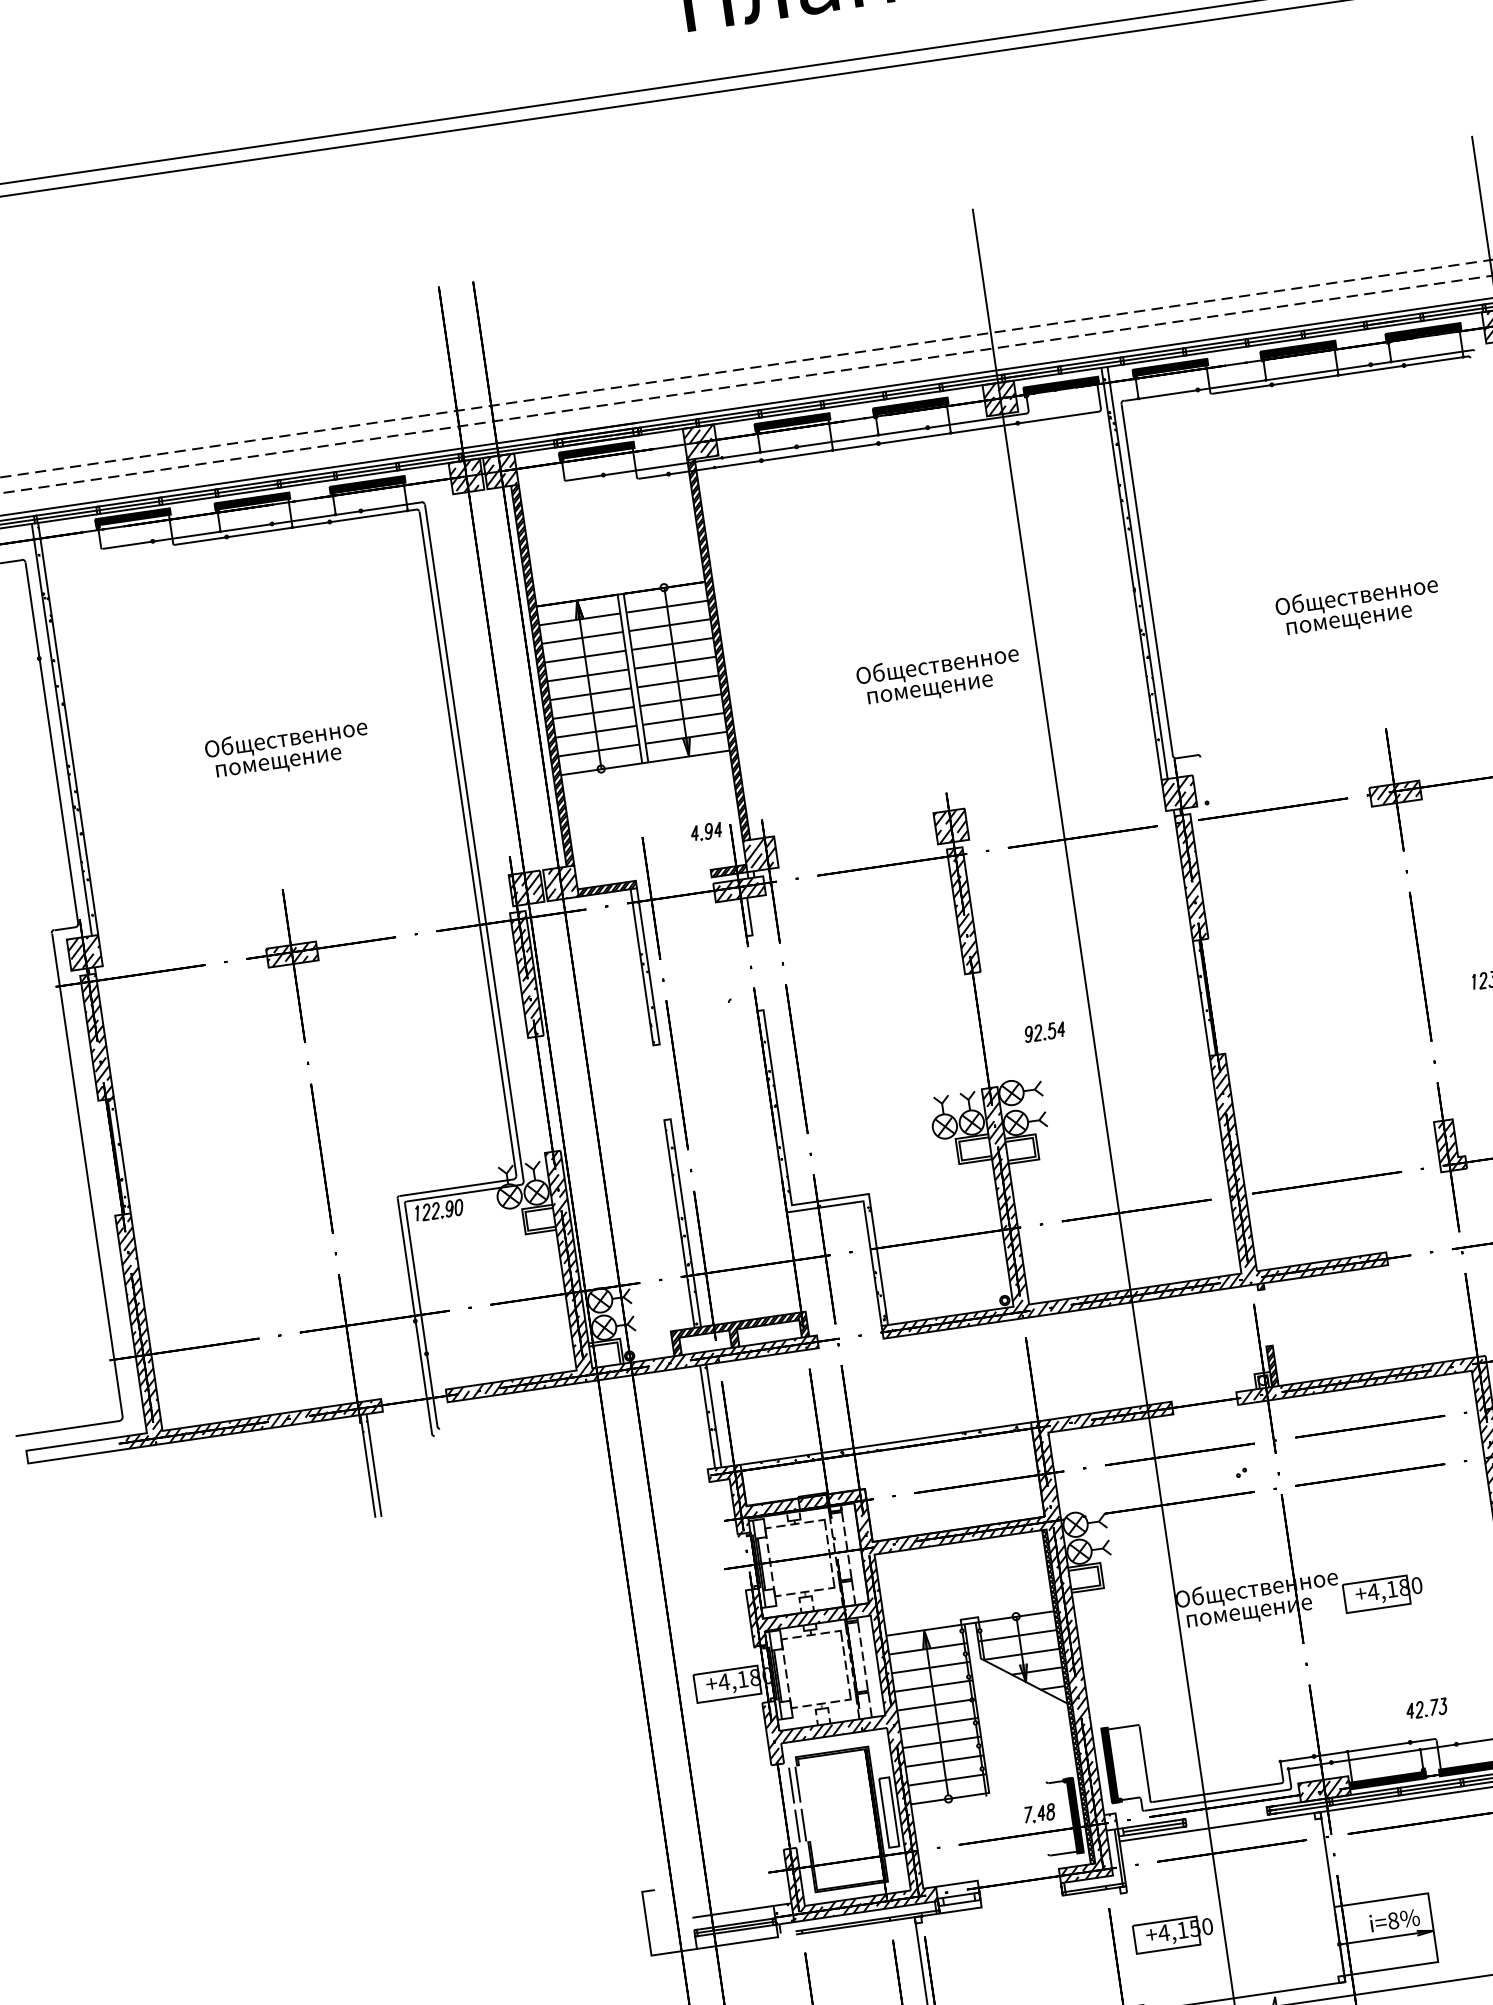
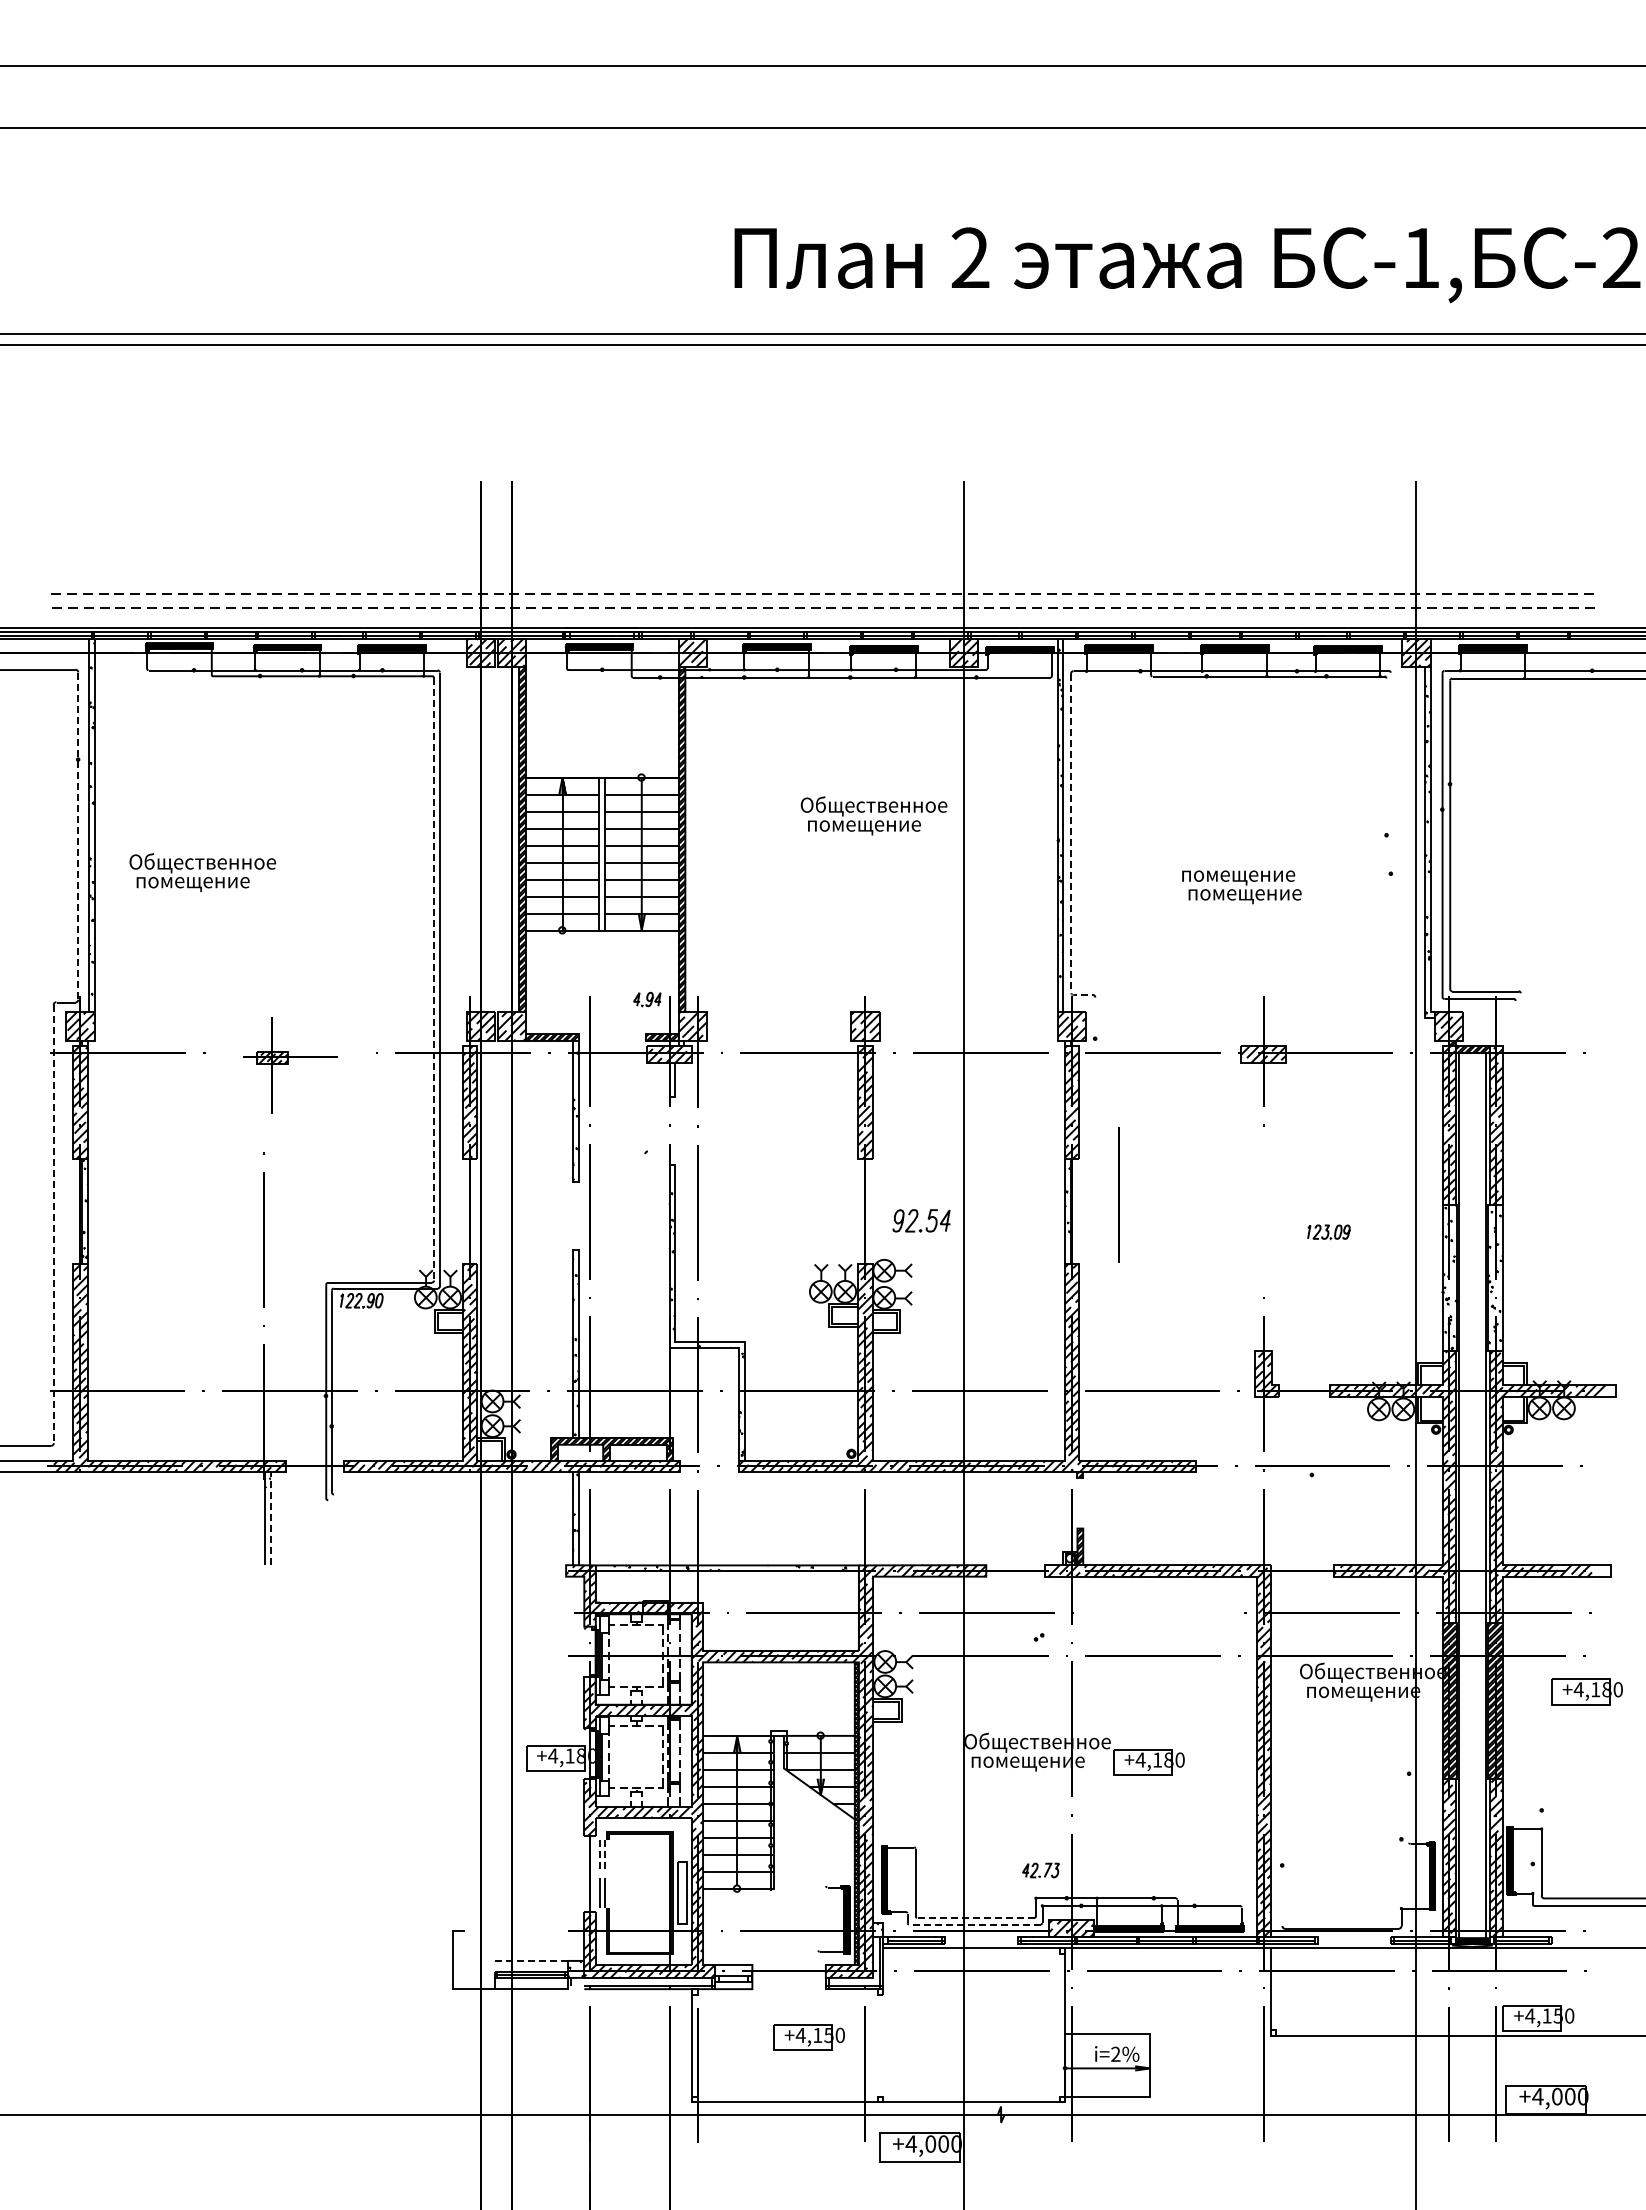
text: (1356, 597) -> (1254, 875), Общественное -> помещение
line: (1150, 600) -> (1071, 851), solid -> dashed
text: (938, 676) -> (873, 815), moved
line: (52, 743) -> (78, 836), solid -> dashed
text: (287, 749) -> (202, 872), moved
line: (468, 845) -> (434, 980), solid -> dashed
part: (322, 962) -> (290, 1065), size x0.7
line: (1420, 966) -> (1118, 1194), moved
part: (1044, 1031) -> (921, 1220), size x1.6
line: (88, 1175) -> (54, 1224), solid -> dashed
line: (1369, 1426) -> (1158, 1612), removed
line: (373, 1465) -> (270, 1518), solid -> dashed
part: (1426, 1708) -> (1040, 1870), moved
line: (798, 1785) -> (605, 1857), solid -> dashed
line: (791, 1786) -> (599, 1857), solid -> dashed
line: (1217, 1792) -> (976, 1917), solid -> dashed
line: (1217, 1800) -> (975, 1924), solid -> dashed
part: (1040, 1813) -> (816, 1913), removed
line: (733, 1911) -> (531, 1960), solid -> dashed
text: (1392, 1919) -> (1115, 2053), i=8% -> i=2%
part: (1172, 1934) -> (808, 2037), moved

